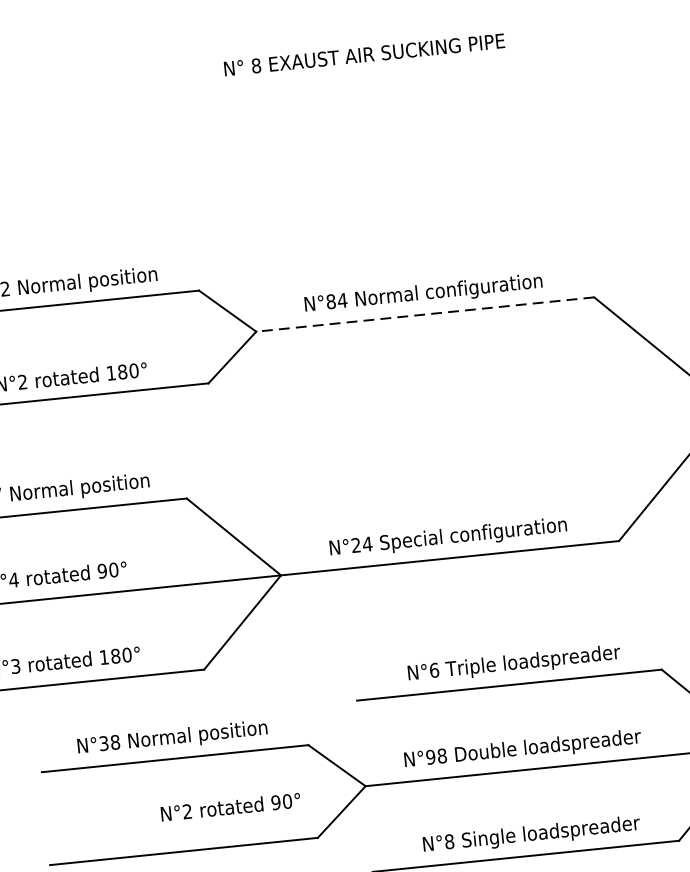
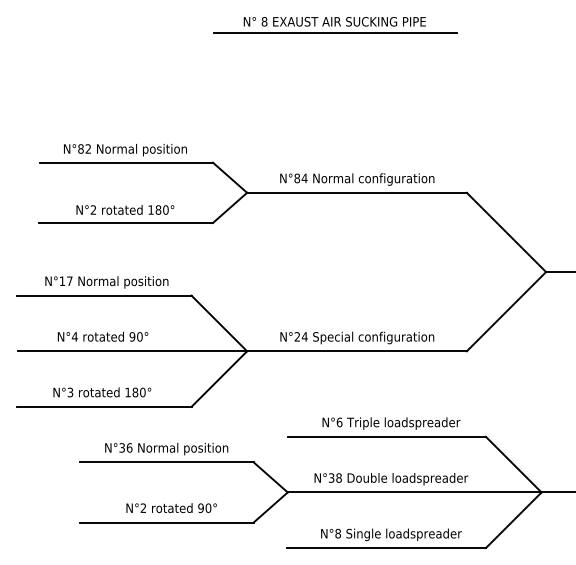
line: (367, 72) -> (335, 33), added
line: (424, 314) -> (356, 192), dashed -> solid
text: (115, 741) -> (129, 447), N°38 -> N°36
text: (430, 756) -> (331, 477), N°98 -> N°38
text: (230, 806) -> (171, 507), moved

